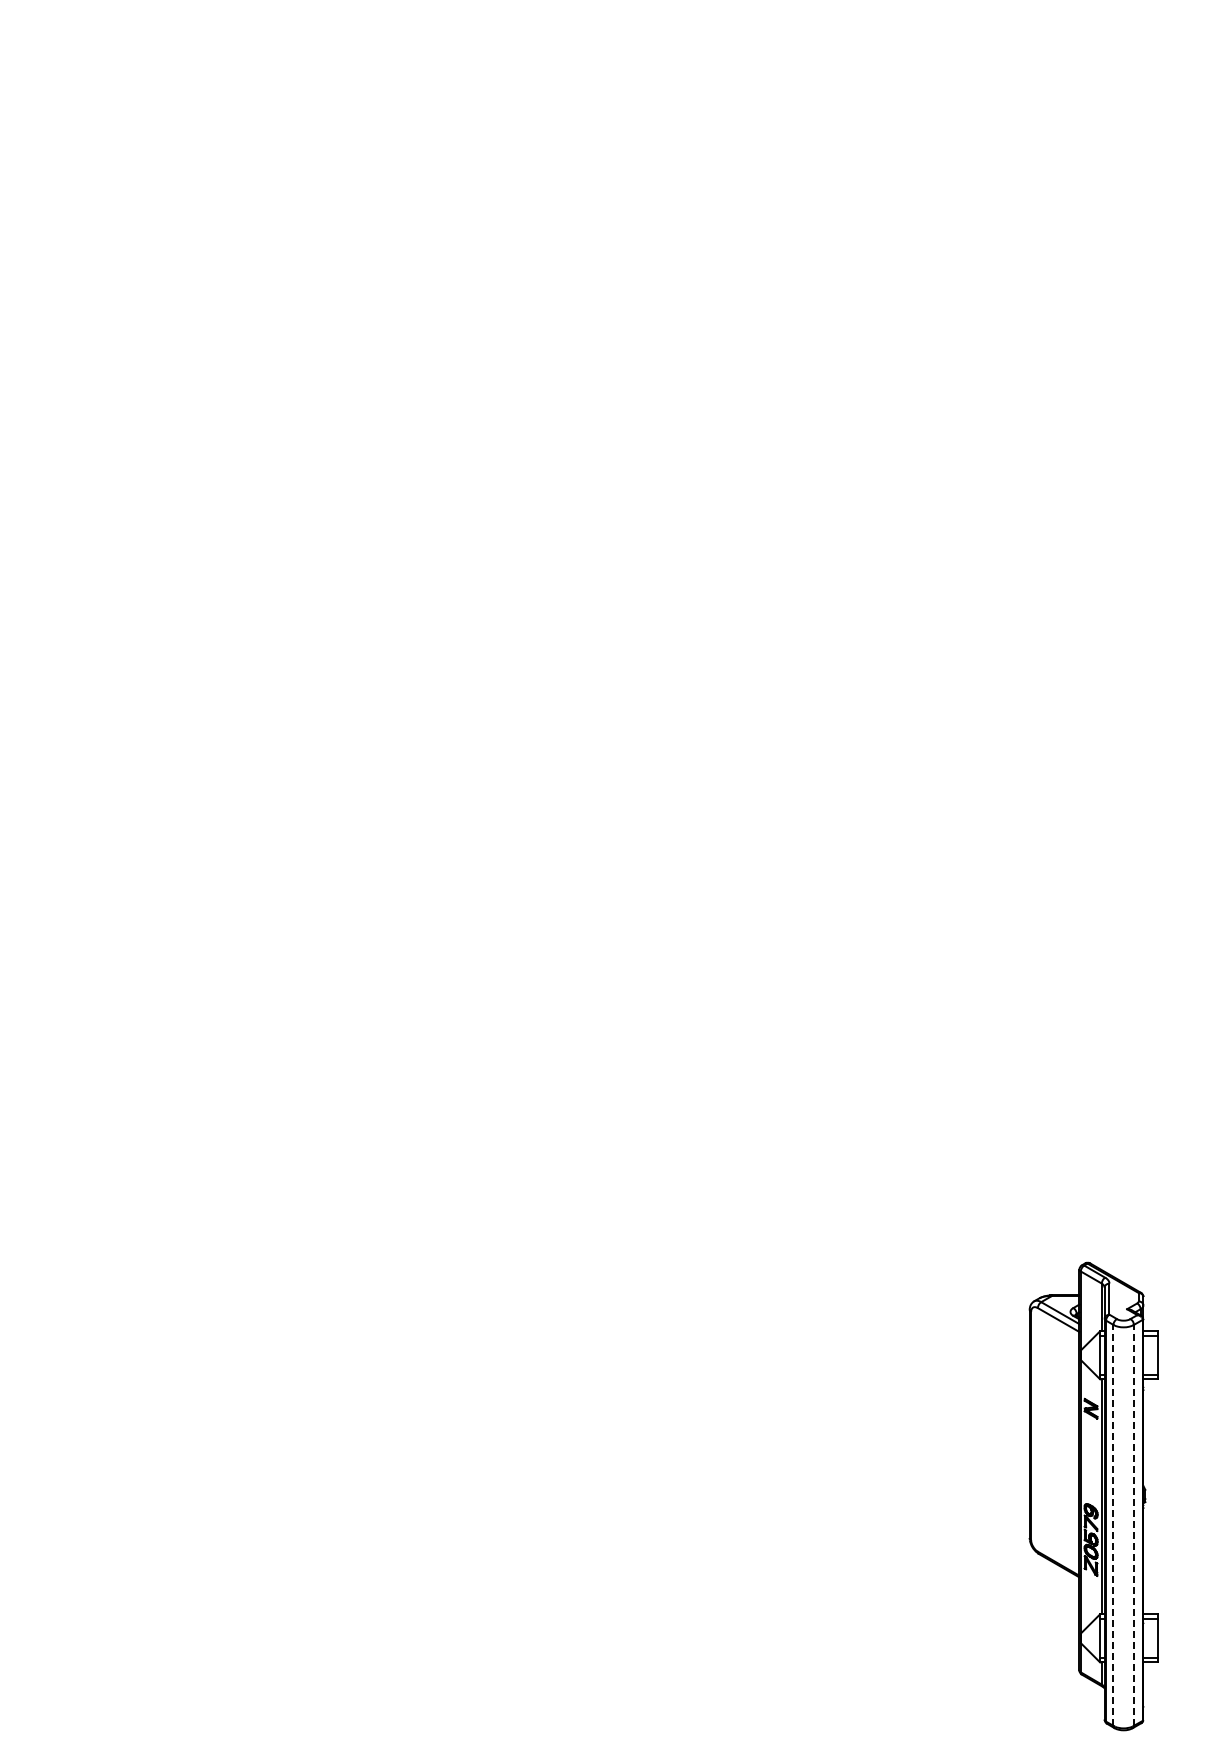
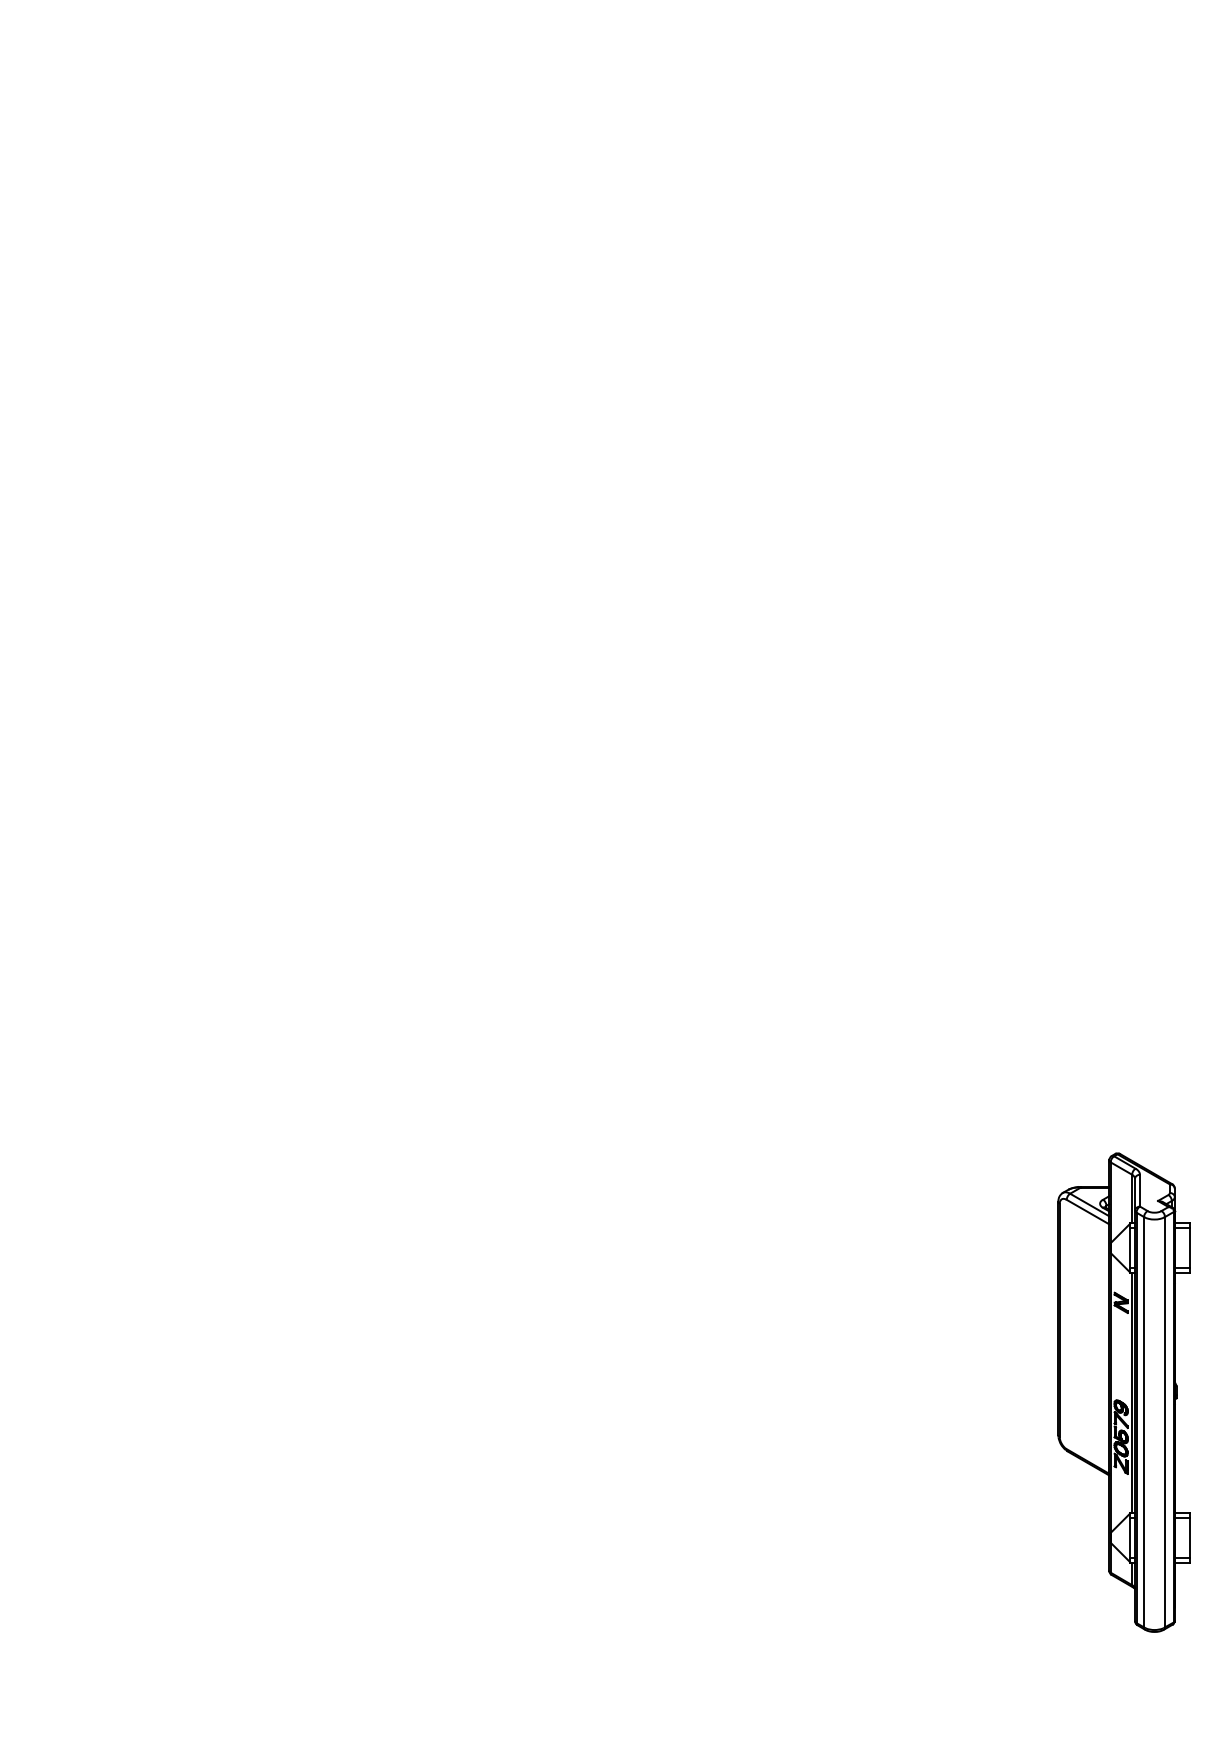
line: (1113, 1524) -> (1144, 1421), dashed -> solid
line: (1133, 1524) -> (1164, 1421), dashed -> solid

